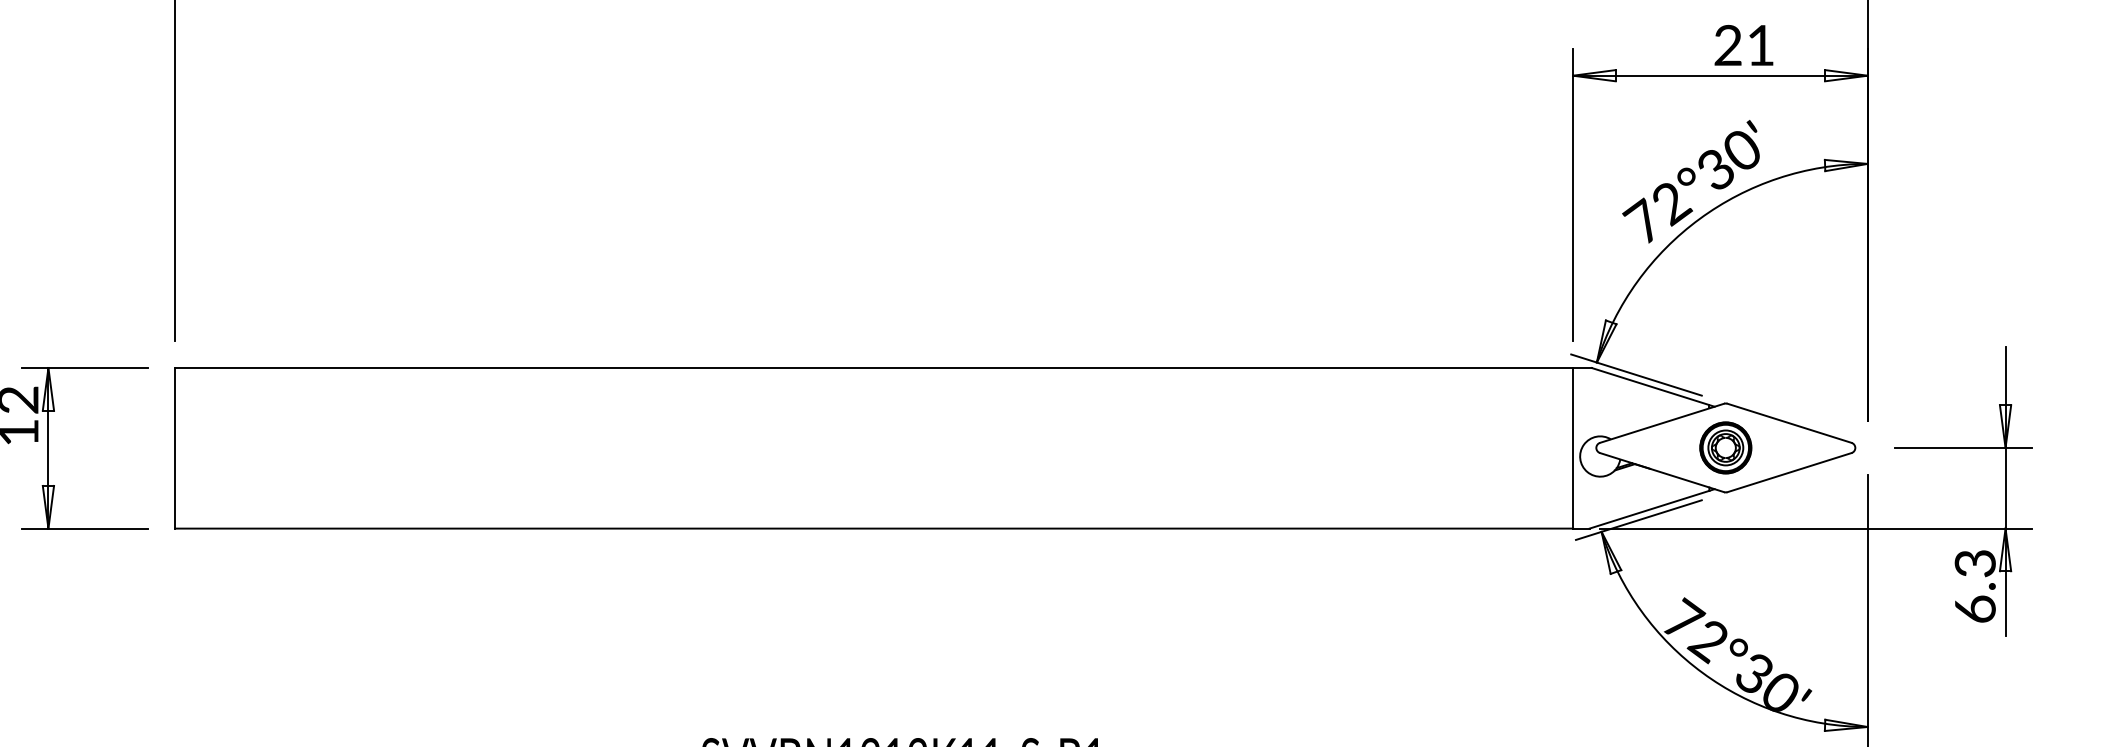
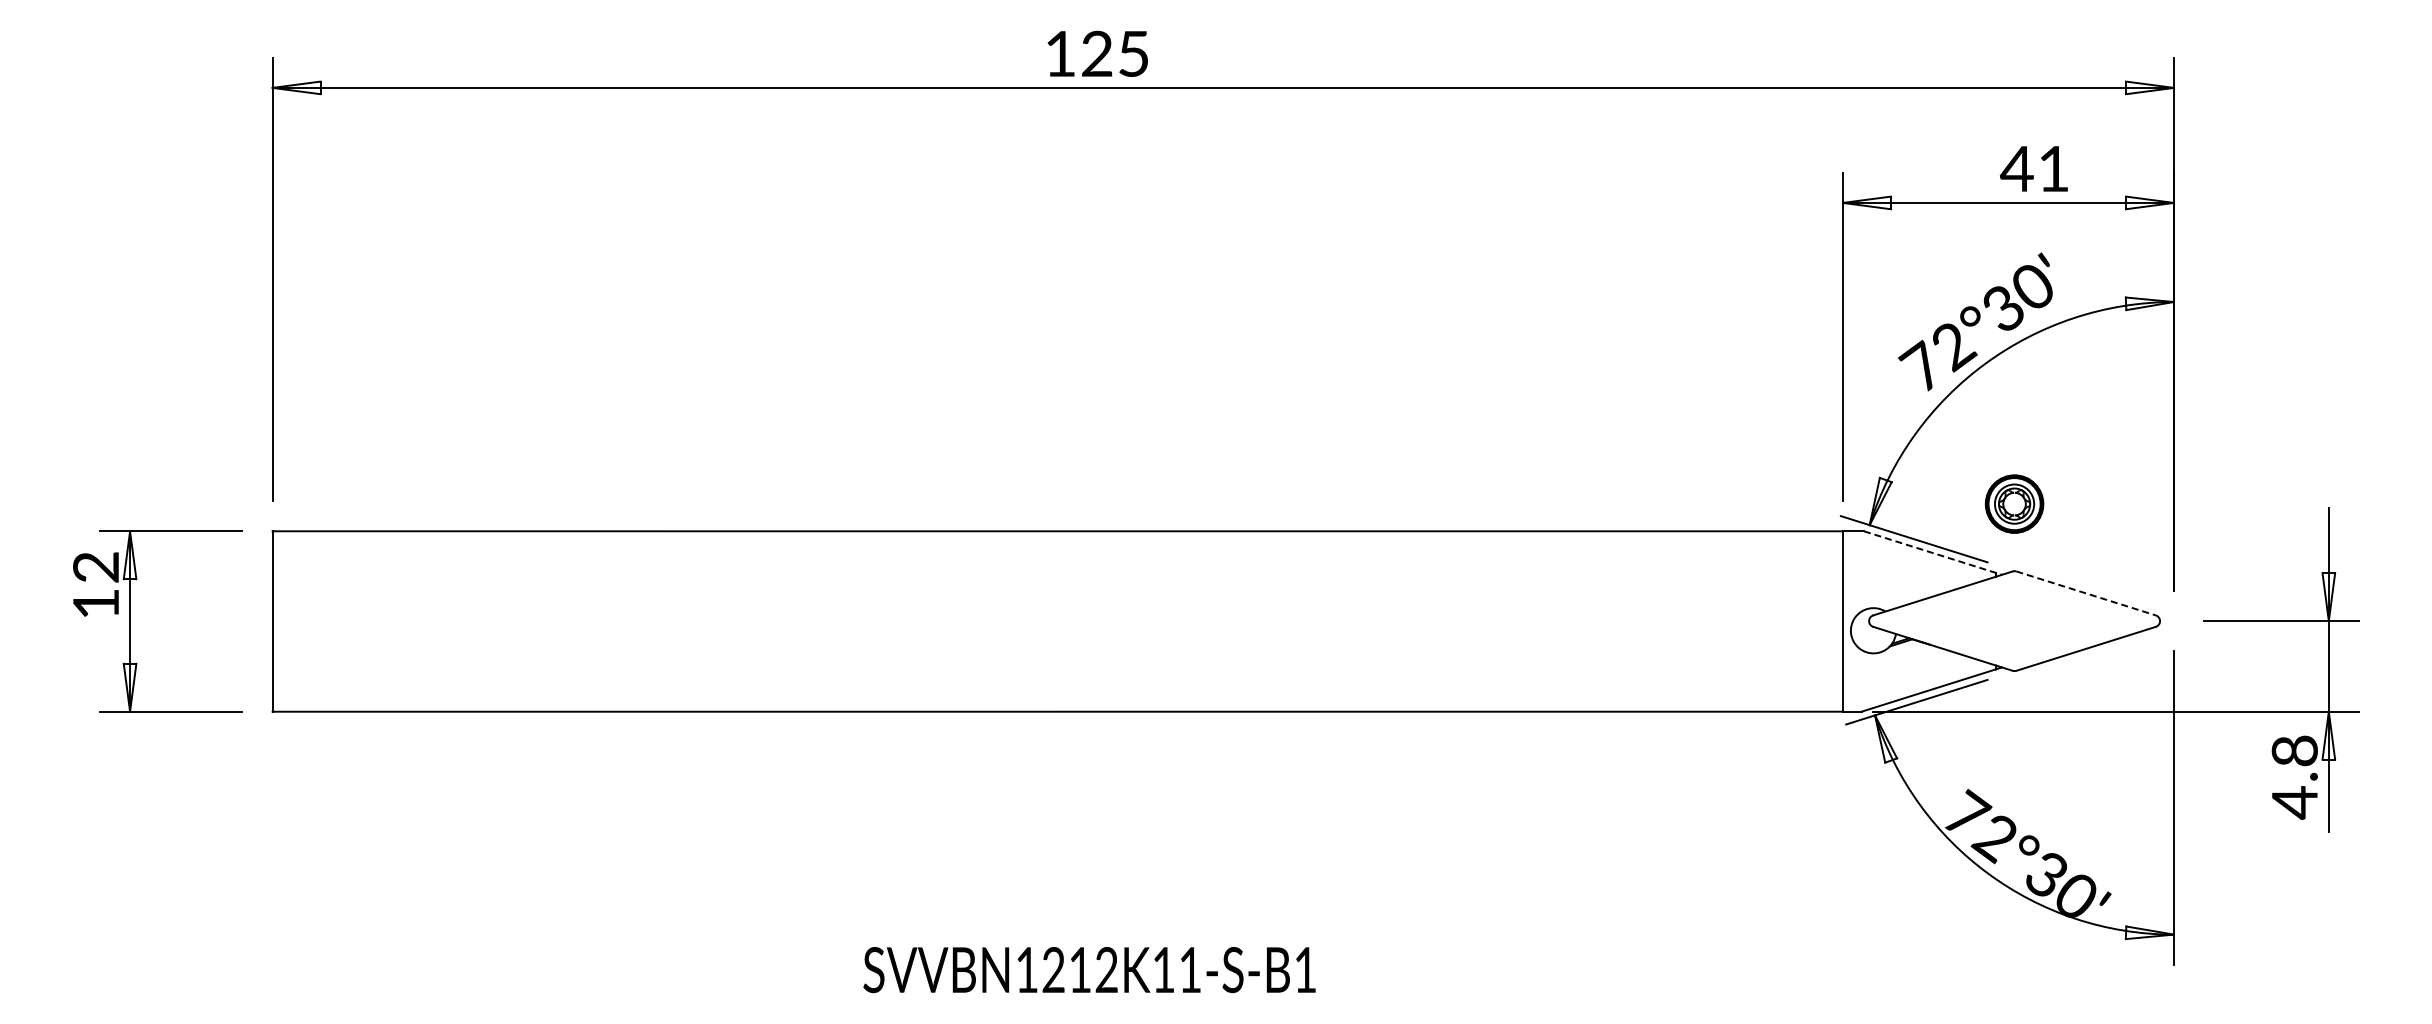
text: (1727, 45) -> (2016, 168), 21 -> 41
line: (1653, 387) -> (1933, 553), solid -> dashed
line: (1789, 423) -> (2086, 593), solid -> dashed
part: (1725, 447) -> (2014, 503), moved
text: (1974, 587) -> (2294, 777), 6.3 -> 4.8

